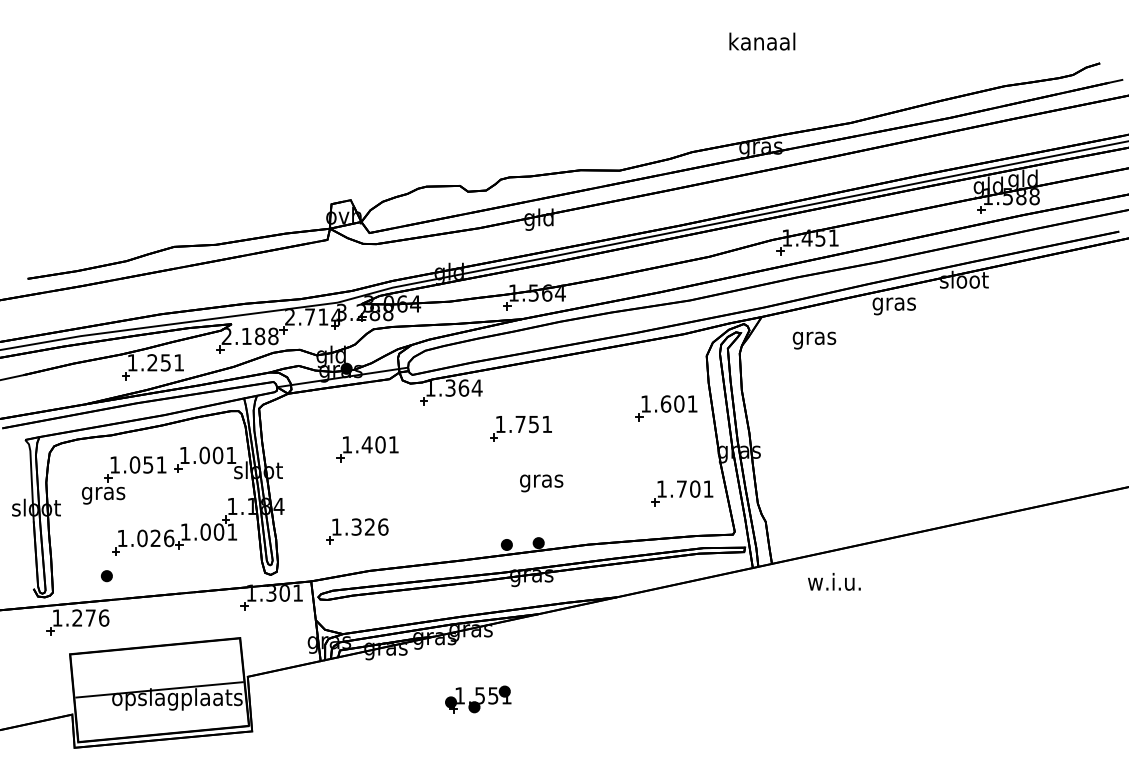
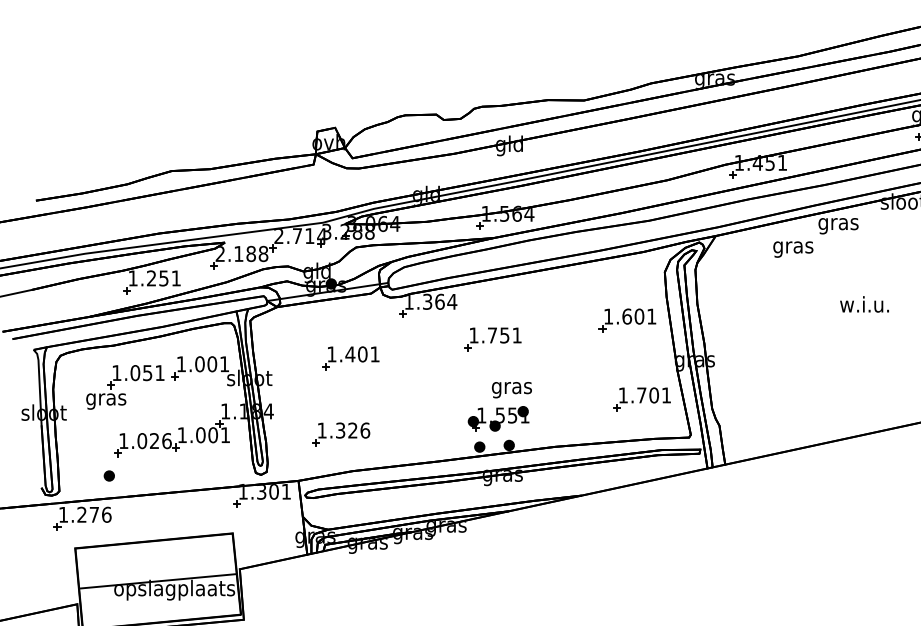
text: (814, 340) -> (793, 249), moved
text: (834, 581) -> (864, 304), moved
part: (478, 699) -> (498, 418), moved

